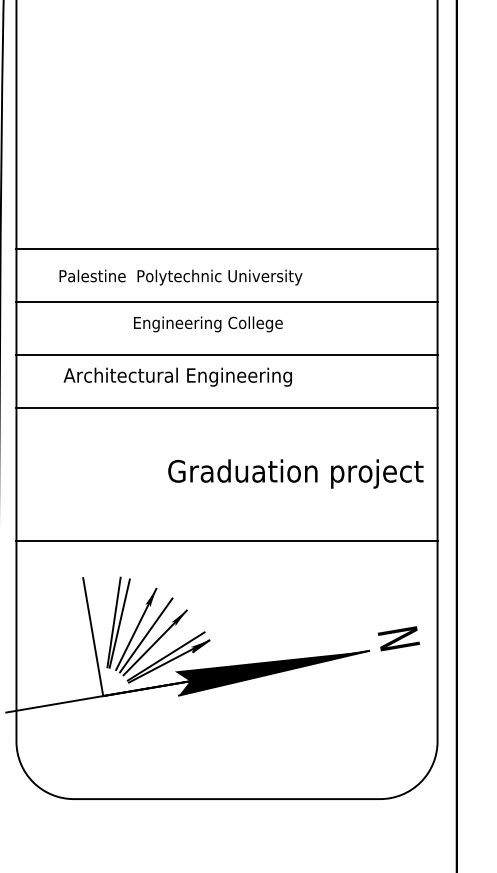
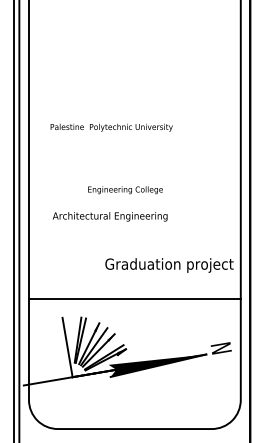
line: (226, 249) -> (134, 152), removed
text: (180, 277) -> (111, 127), moved
line: (226, 302) -> (134, 179), removed
line: (226, 354) -> (134, 205), removed
line: (226, 408) -> (134, 232), removed

